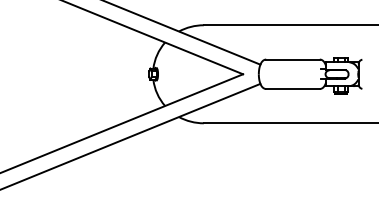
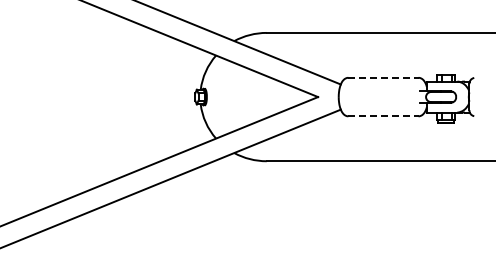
line: (293, 59) -> (383, 77), solid -> dashed
line: (293, 89) -> (383, 116), solid -> dashed

